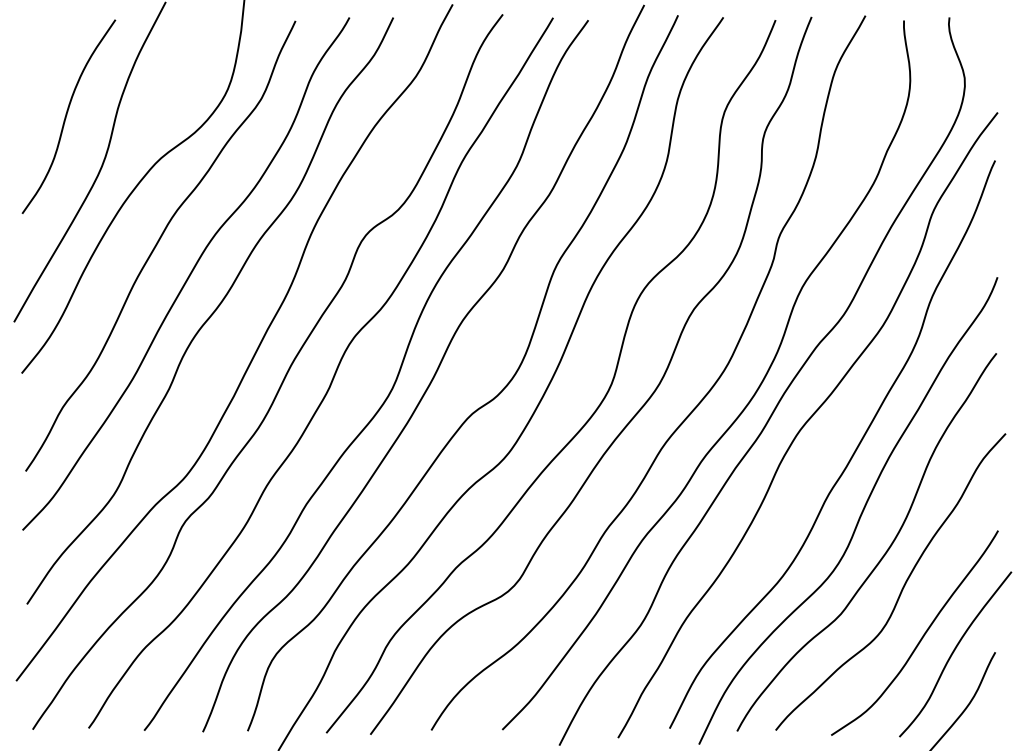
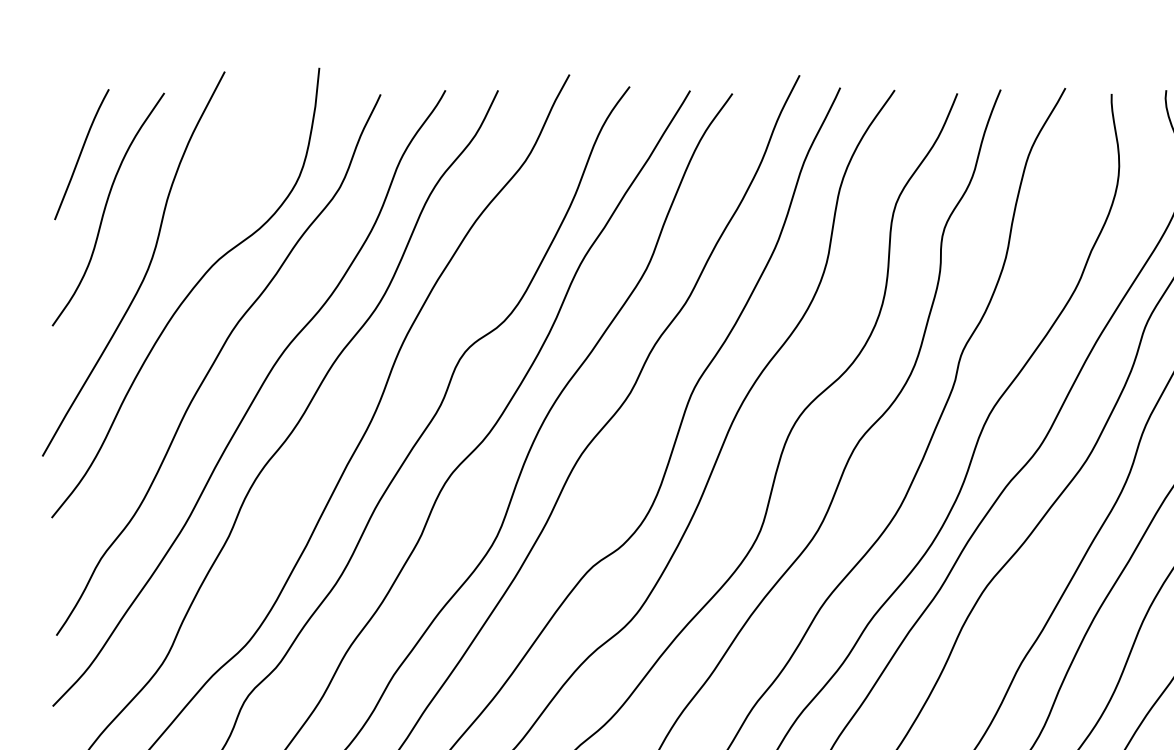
curve: (46, 70) -> (81, 153), added

